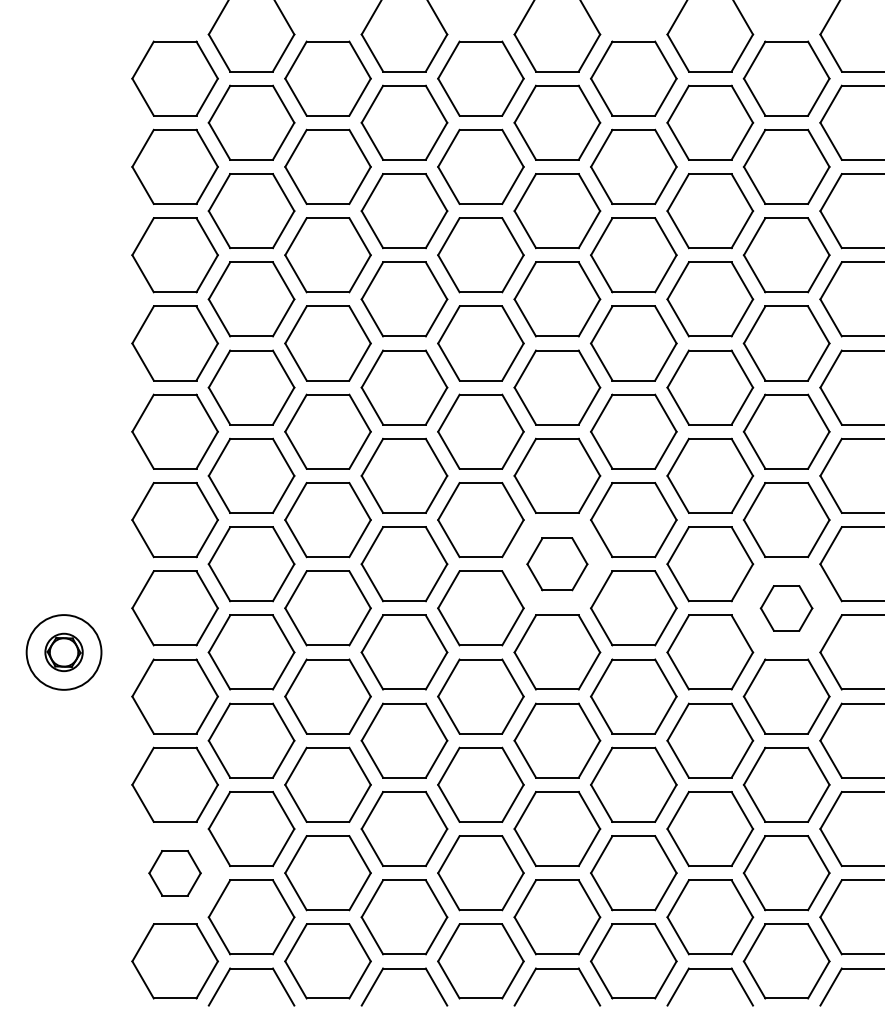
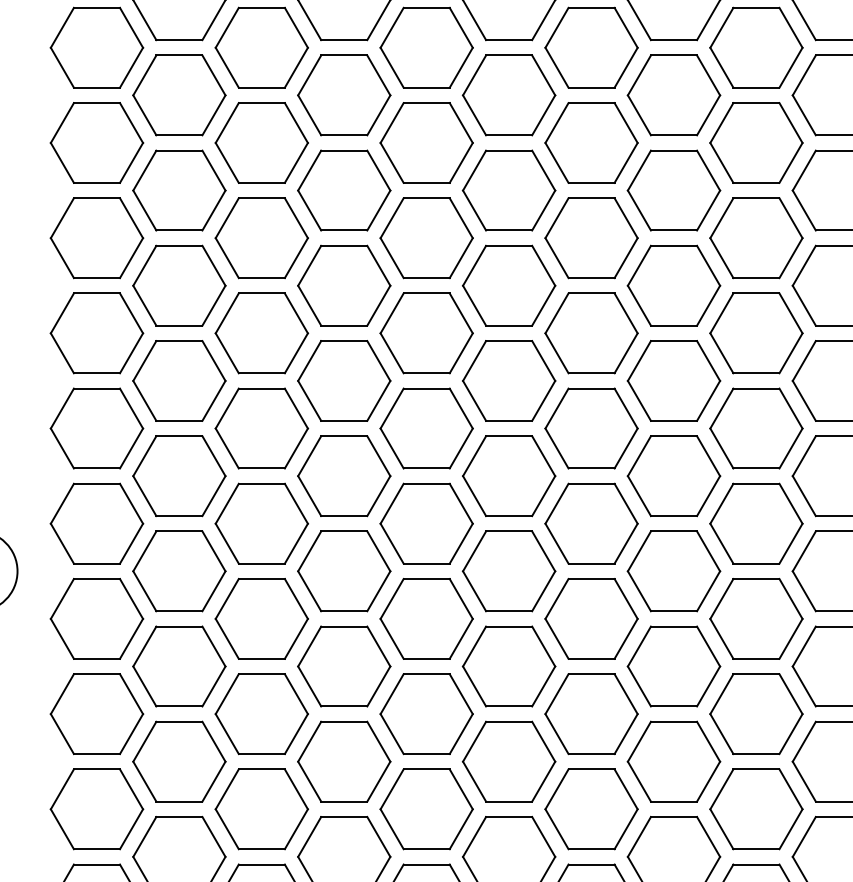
part: (557, 564) -> (509, 476), size x1.43
part: (786, 608) -> (756, 523), size x1.67
part: (174, 873) -> (96, 809), size x1.67

